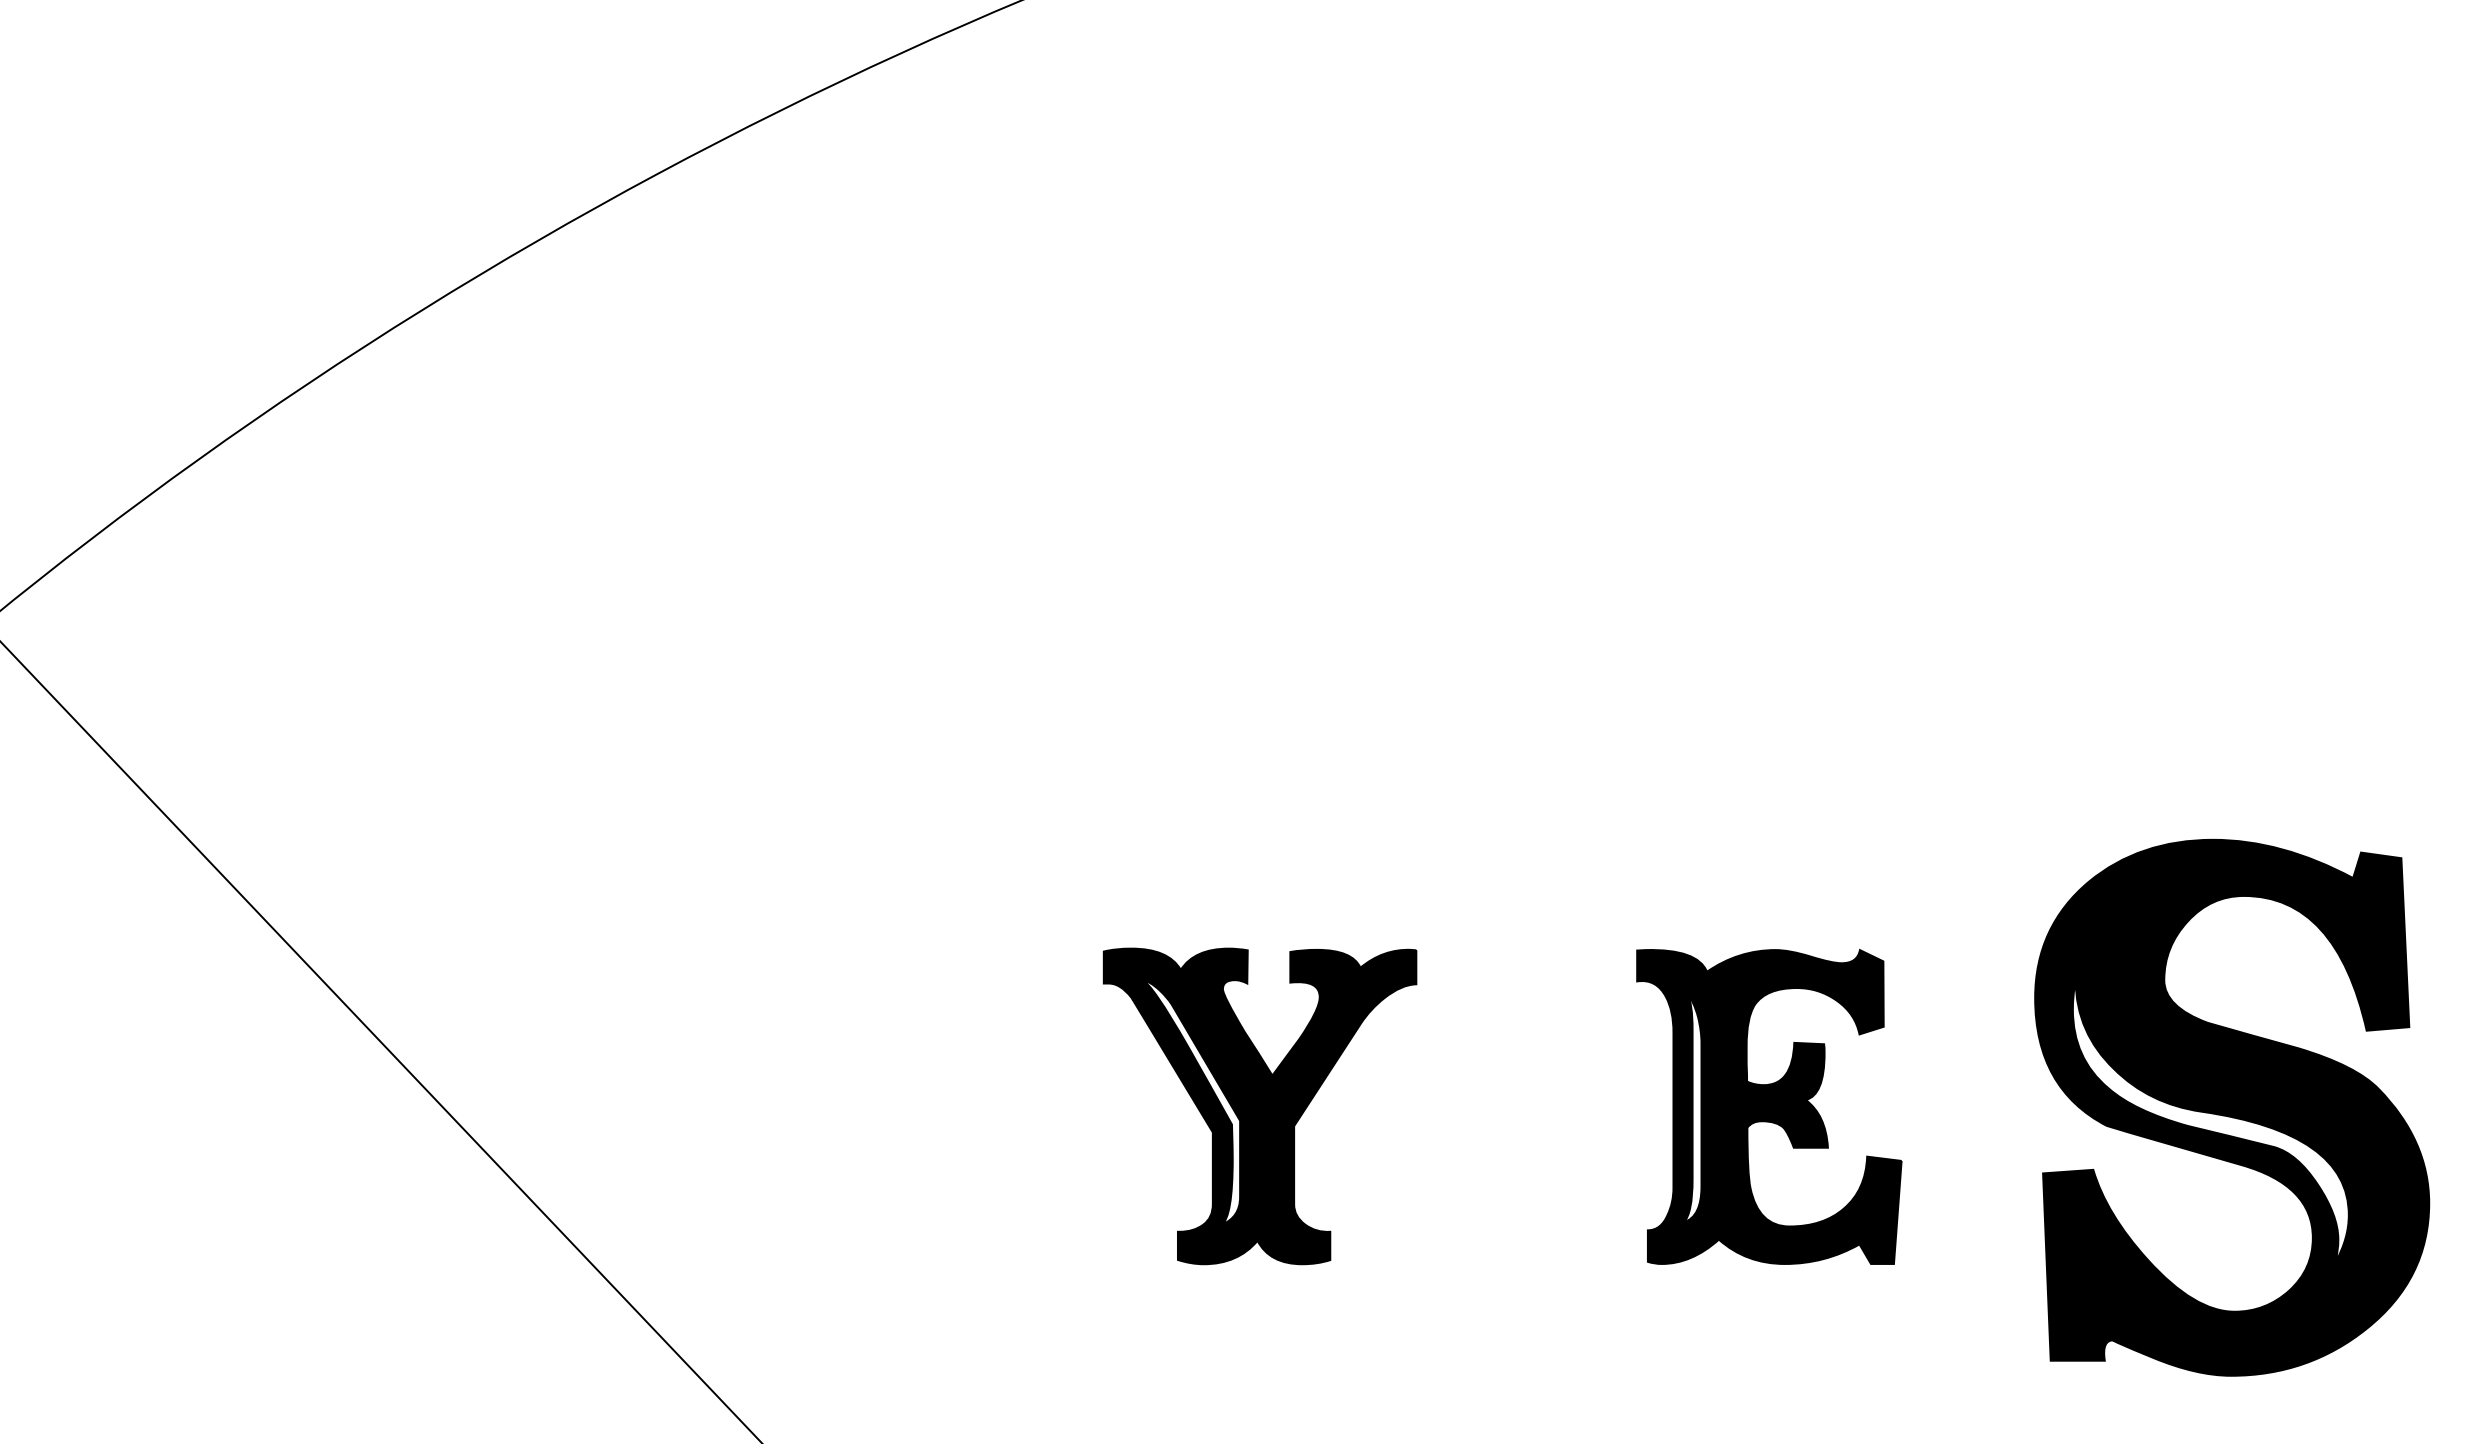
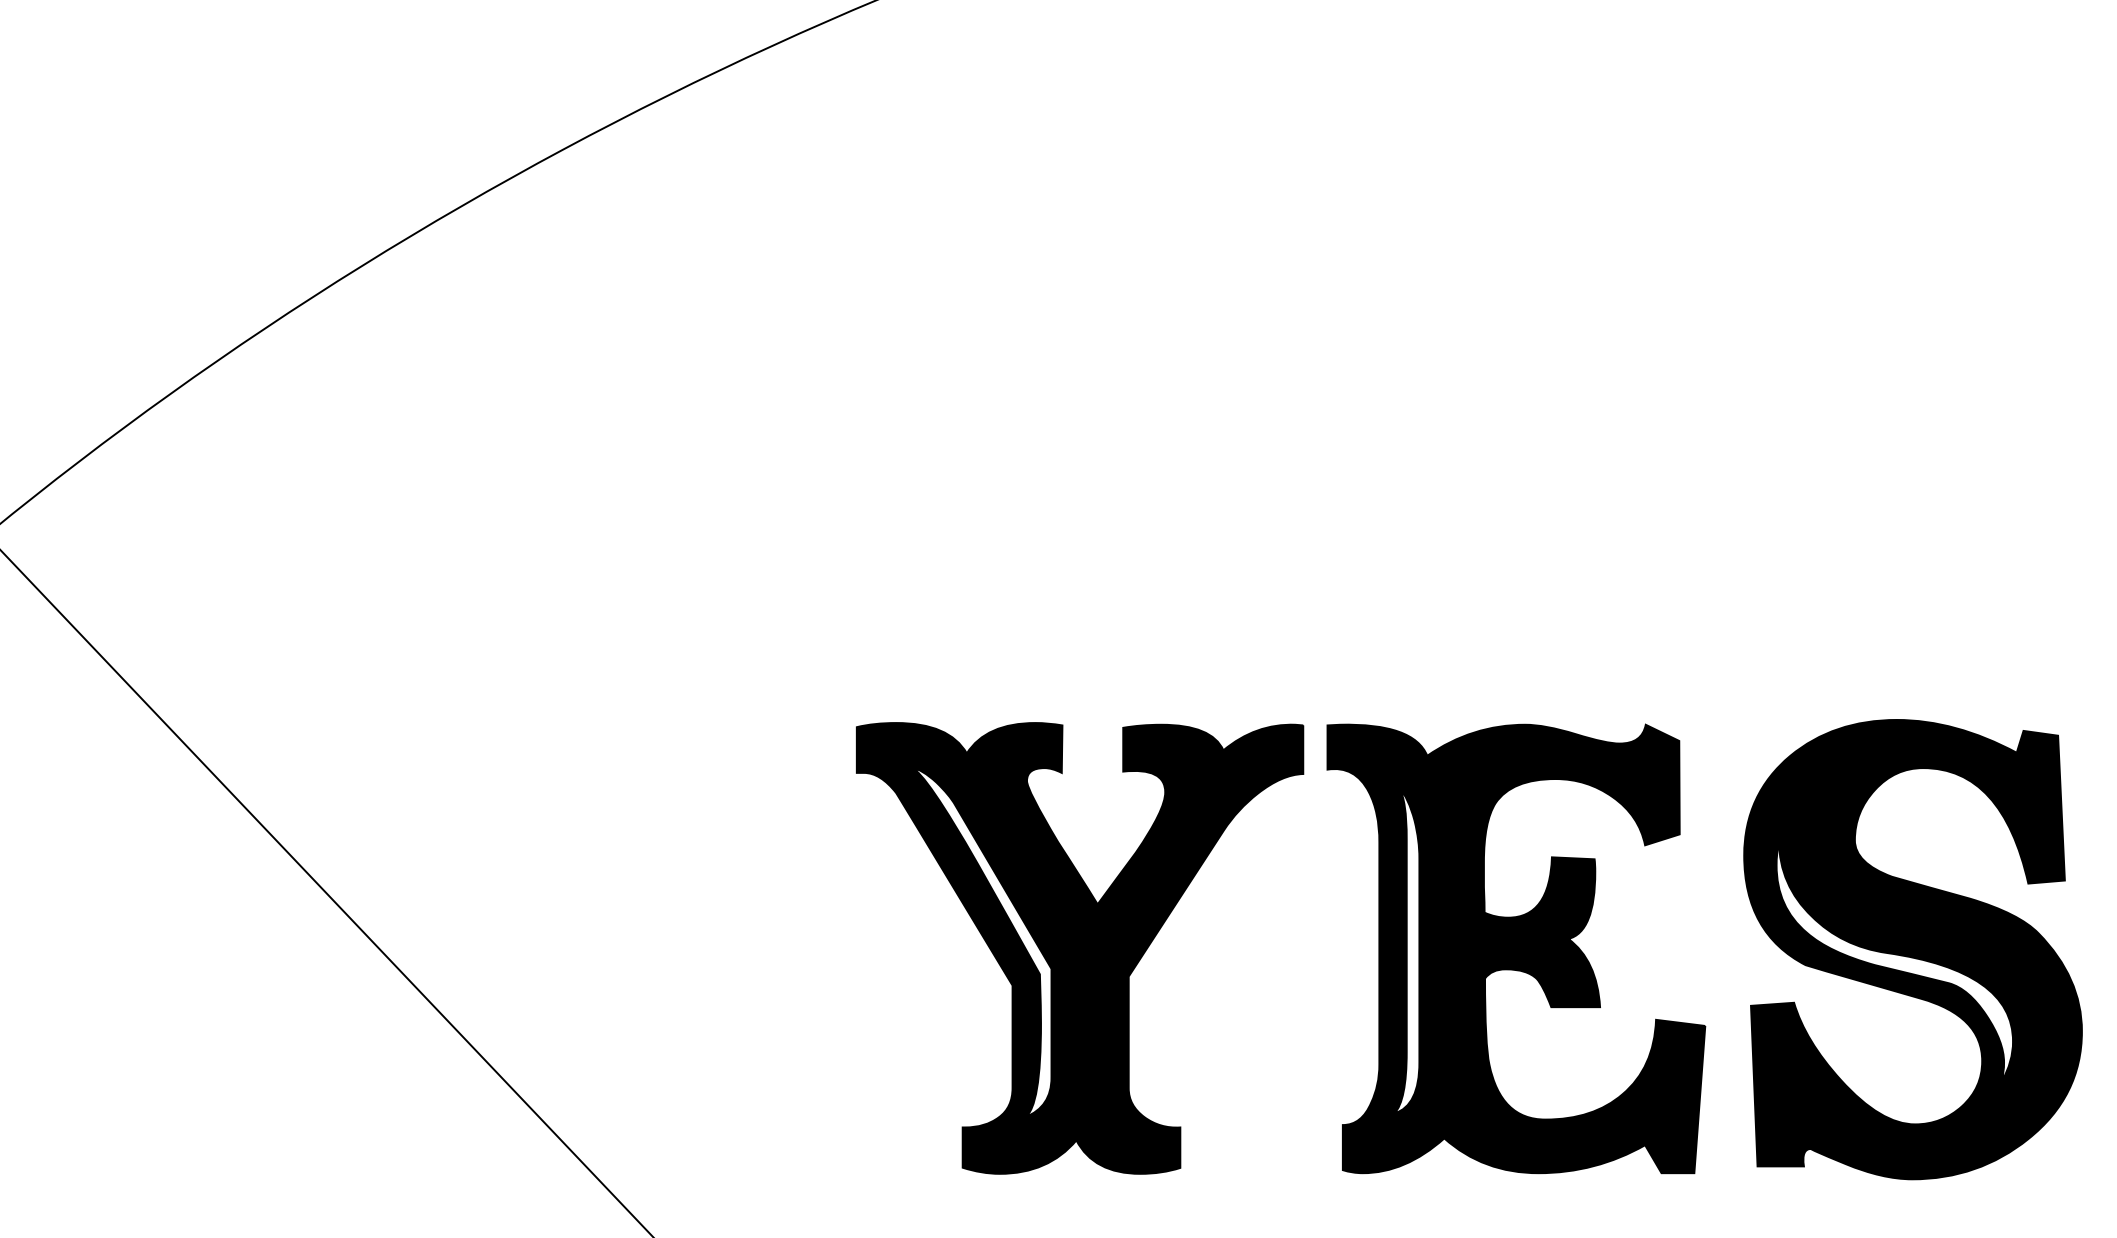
part: (1259, 1106) -> (1079, 948), size x1.67
part: (1769, 1106) -> (1516, 948), size x1.67

